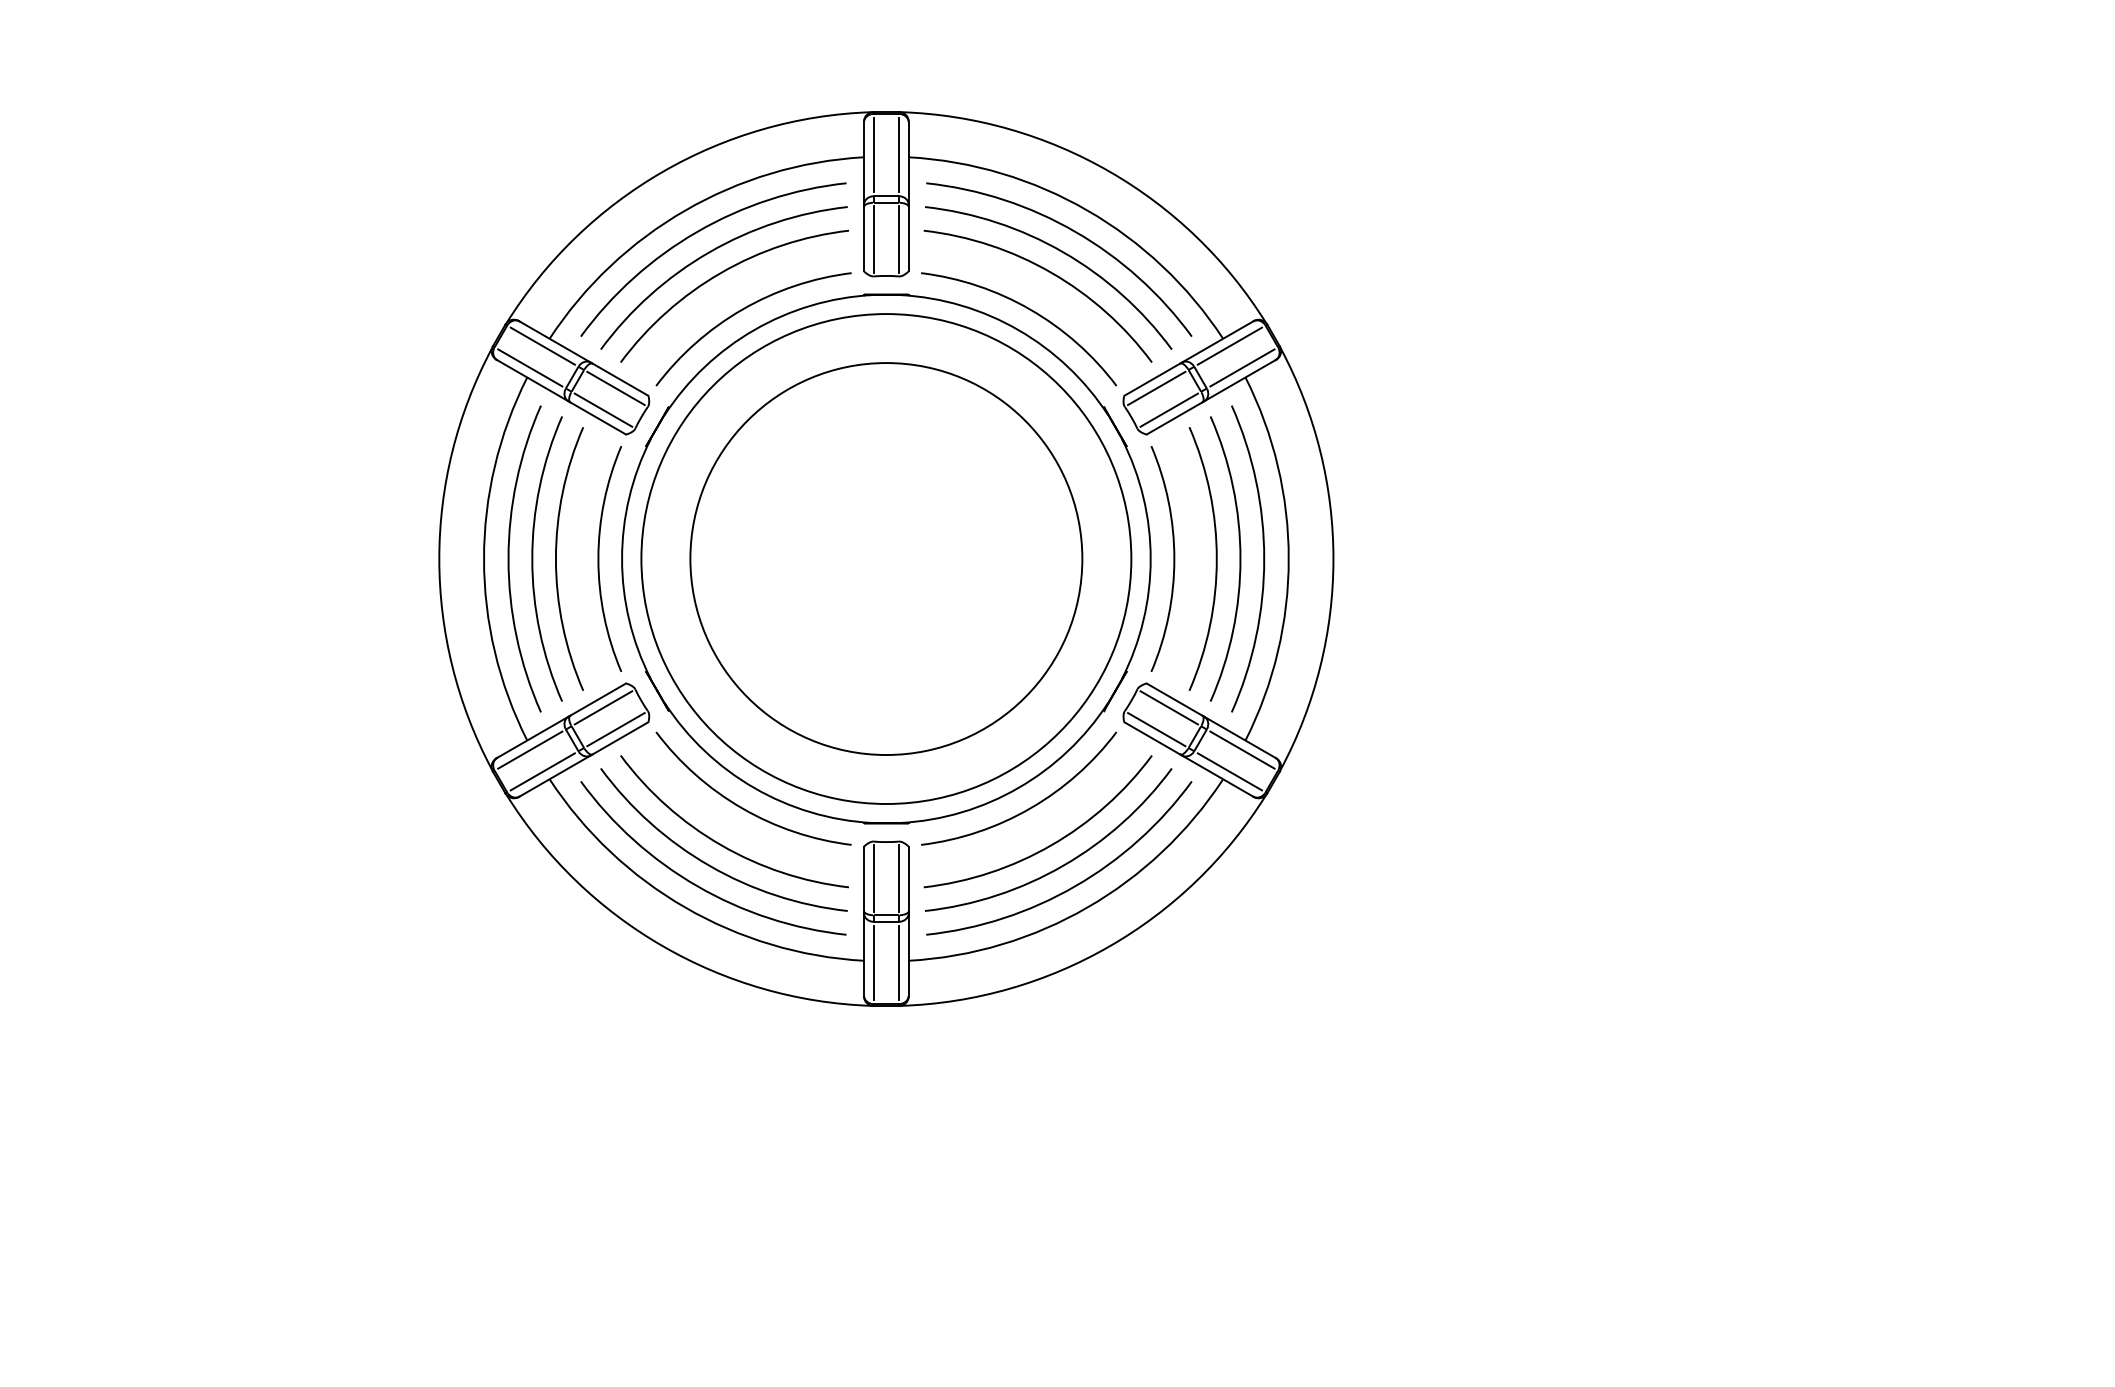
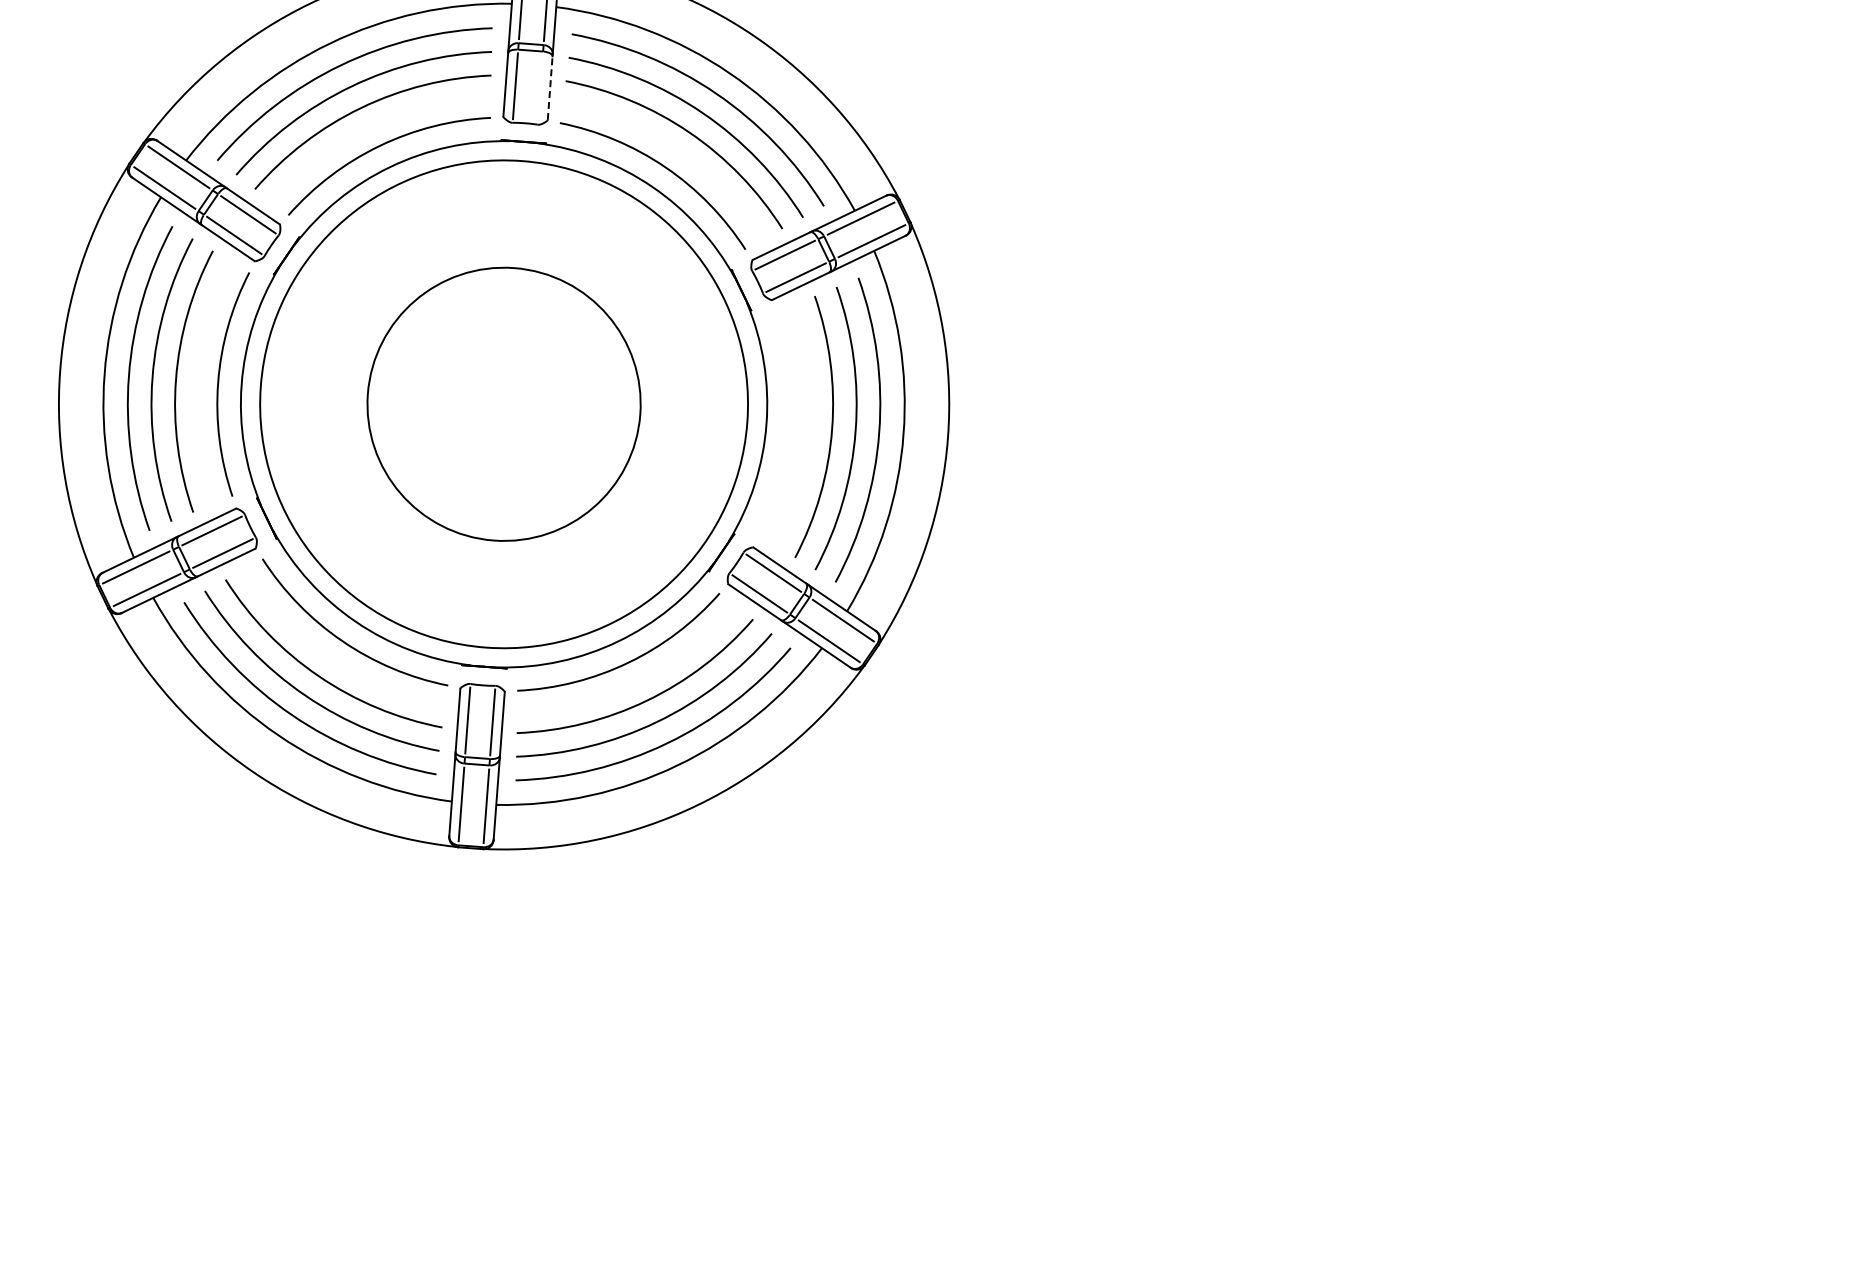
line: (908, 238) -> (549, 87), solid -> dashed
line: (898, 239) -> (539, 87), removed
arc: (1173, 558) -> (789, 425), removed
circle: (886, 559) -> (504, 404), size x0.7

